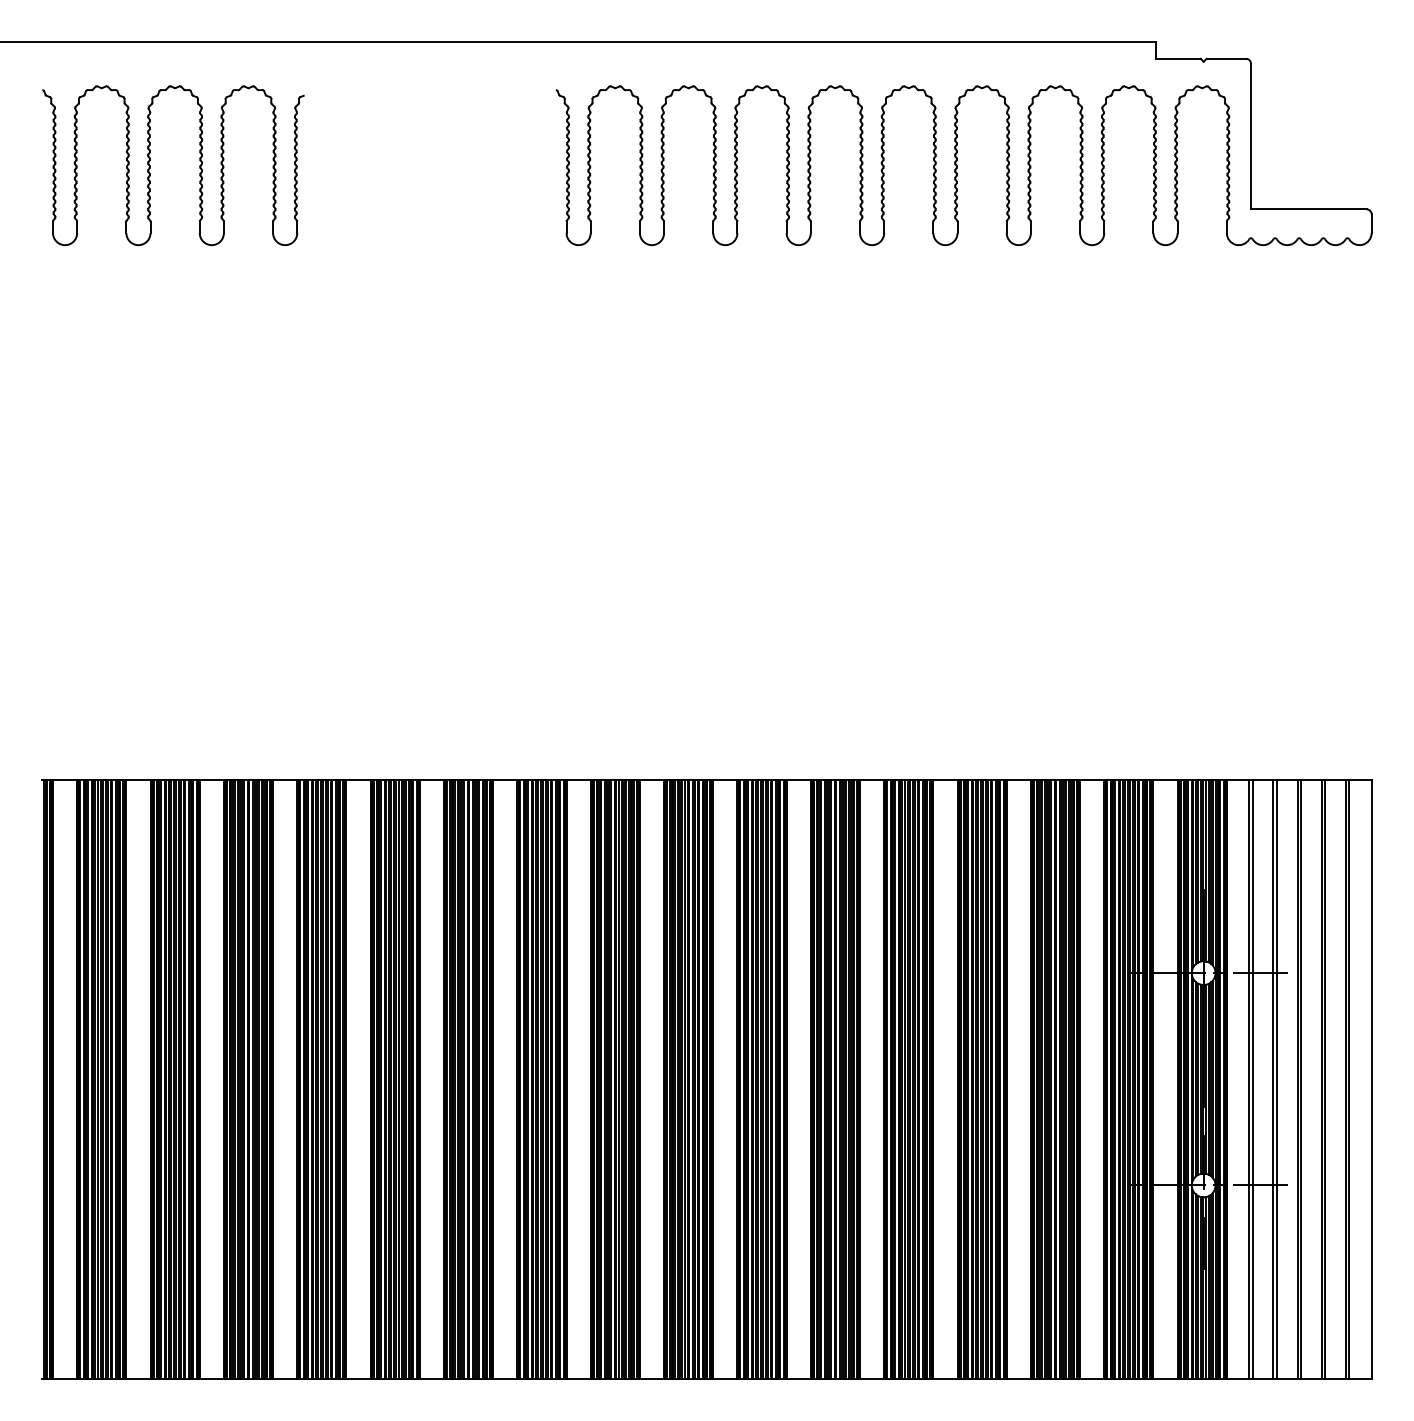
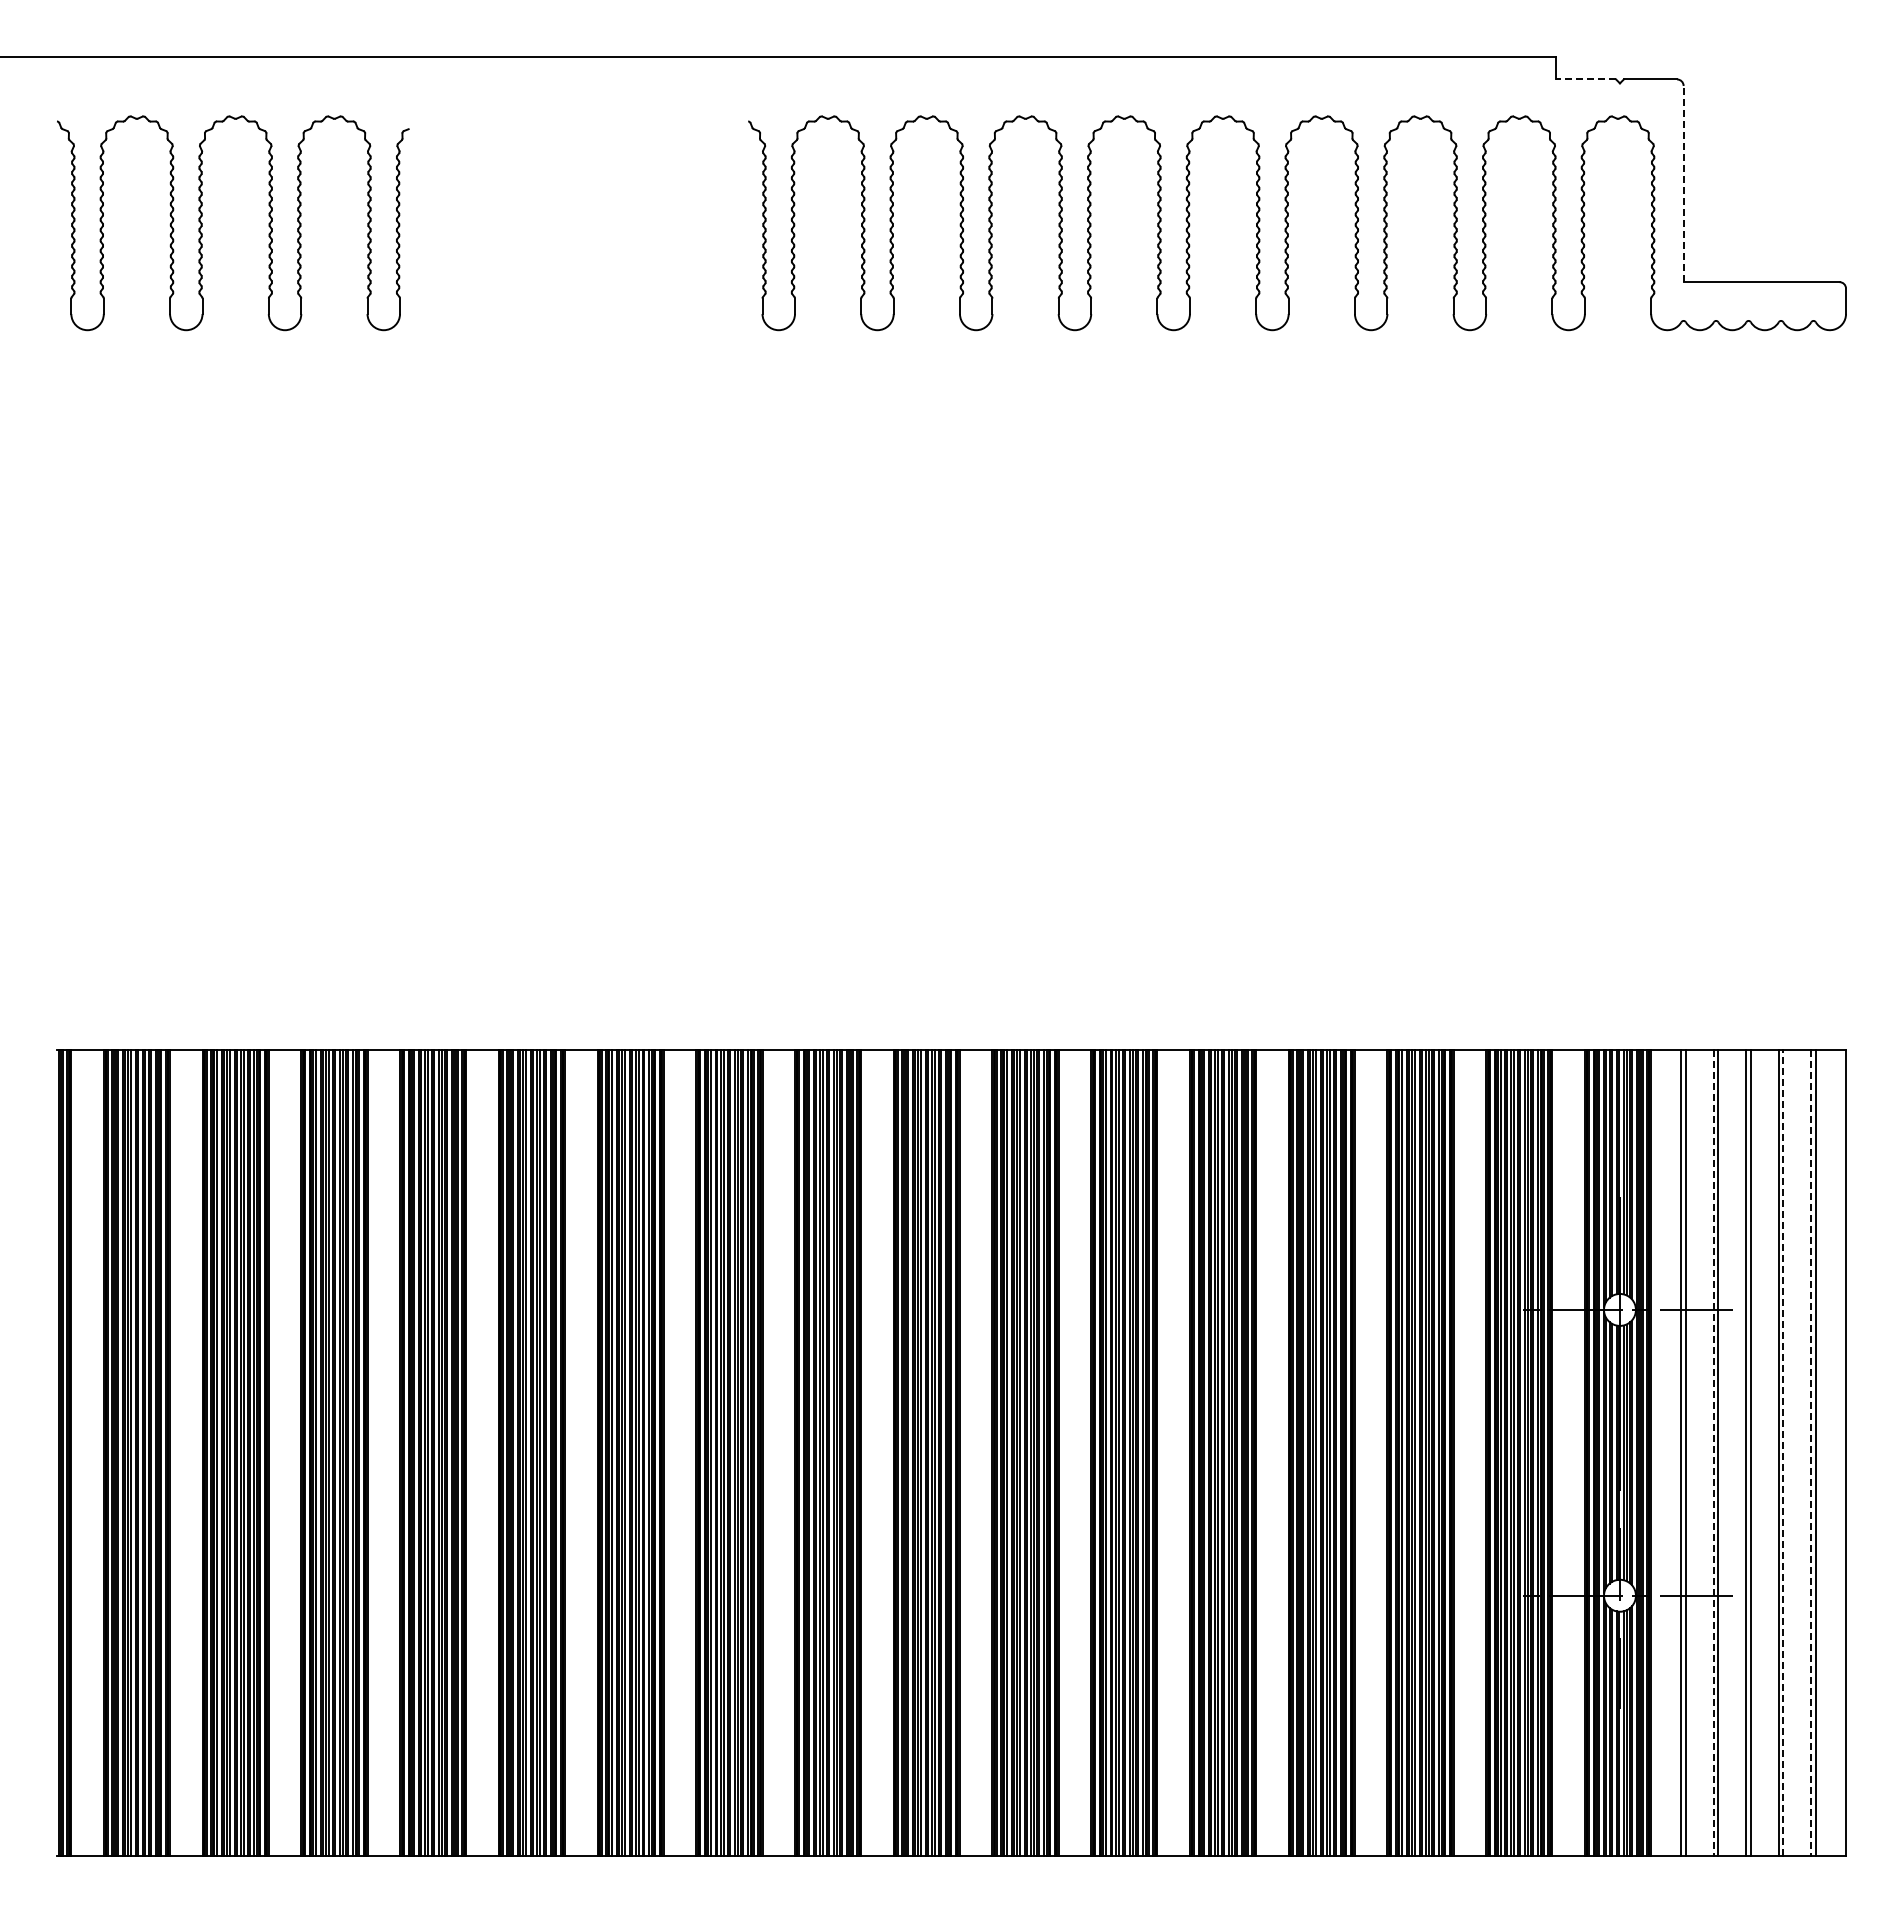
line: (1178, 58) -> (1586, 79), solid -> dashed
line: (1250, 136) -> (1683, 183), solid -> dashed
line: (1273, 1079) -> (1713, 1452), solid -> dashed
line: (1325, 1079) -> (1783, 1452), solid -> dashed
line: (1345, 1079) -> (1811, 1452), solid -> dashed

